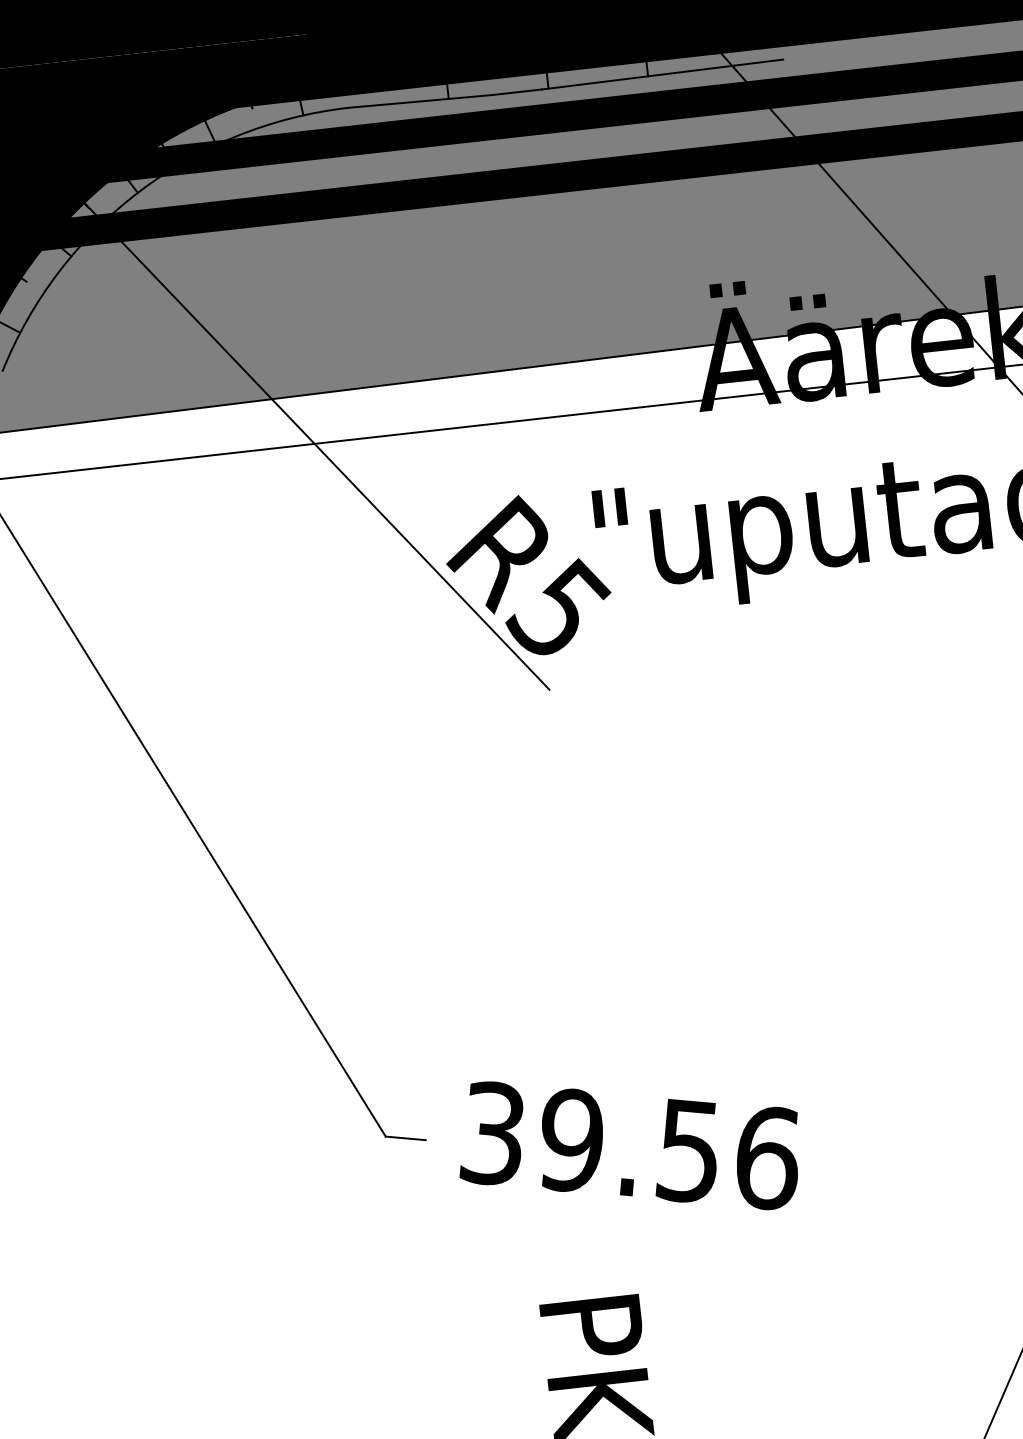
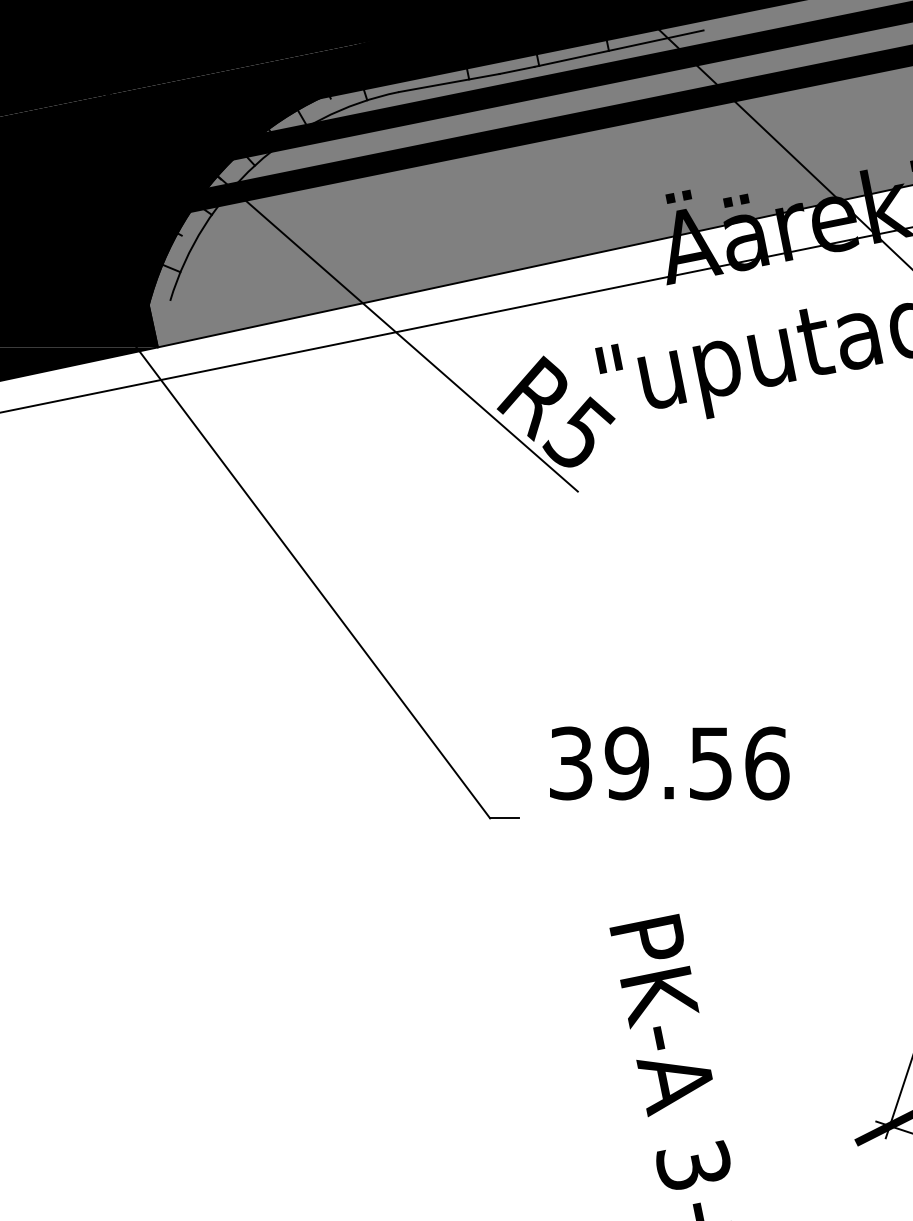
text: (631, 1145) -> (669, 763), moved

